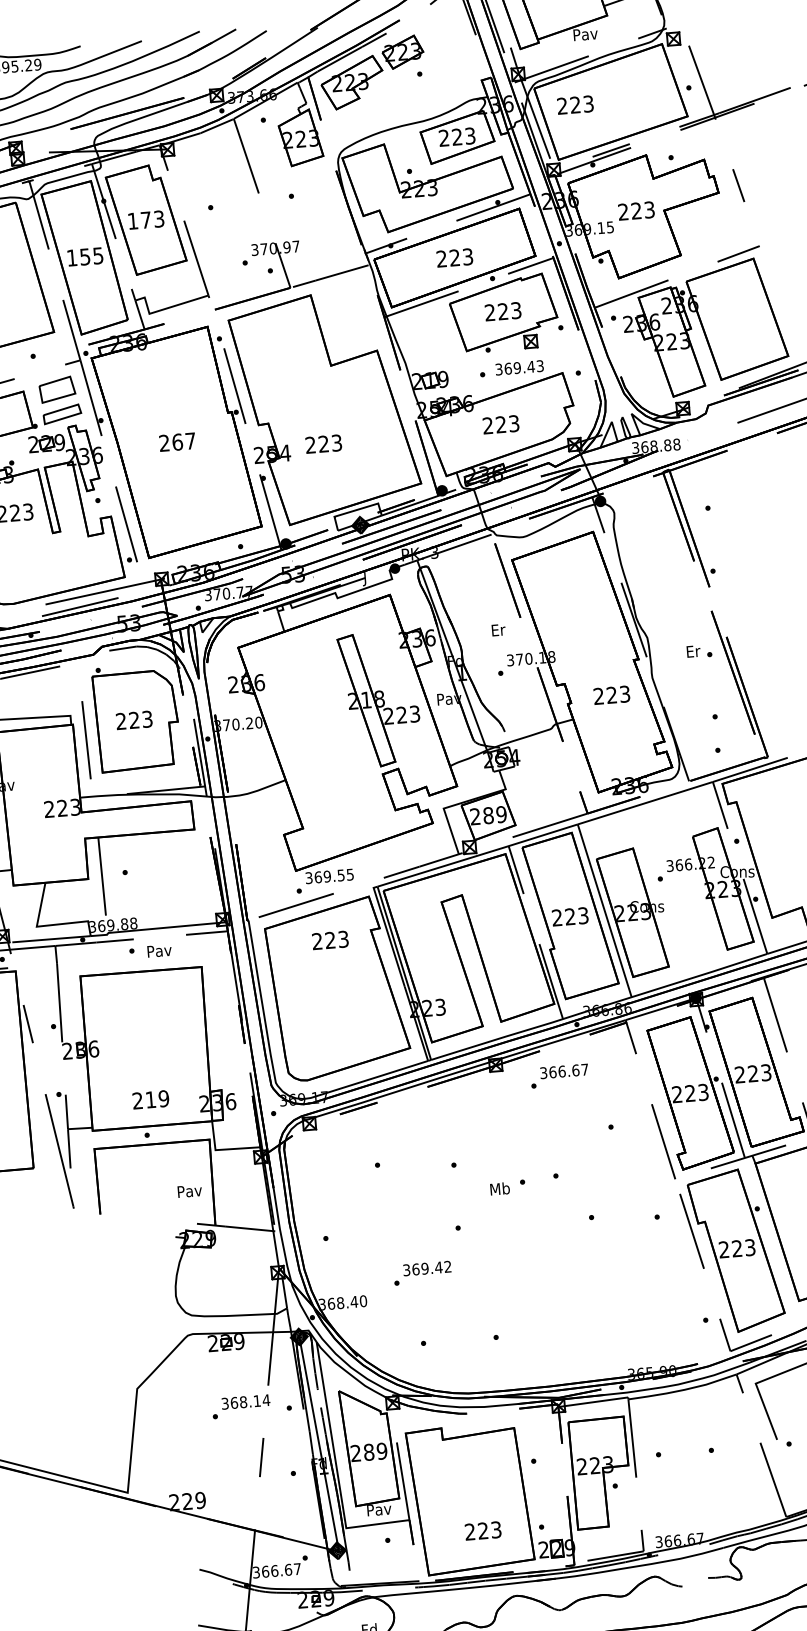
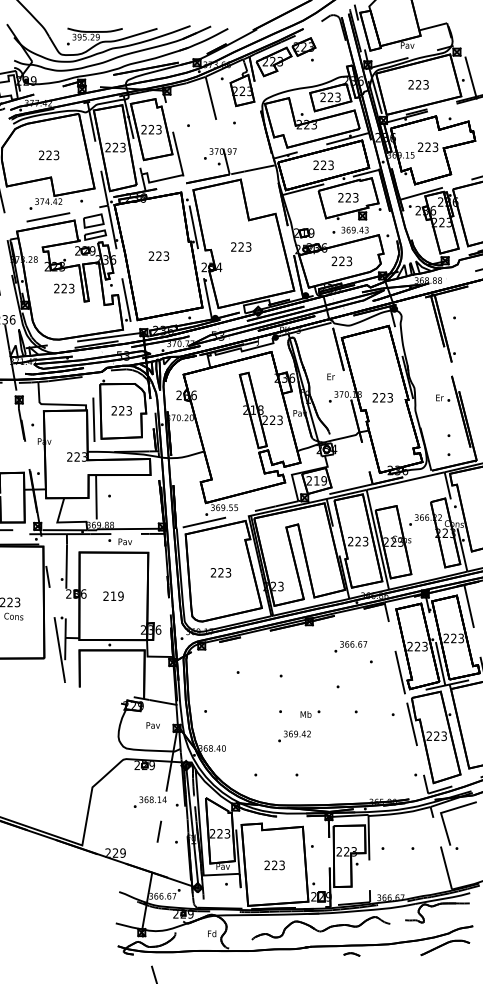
text: (575, 104) -> (418, 84), moved
text: (138, 220) -> (147, 129), 173 -> 223
text: (85, 256) -> (115, 147), 155 -> 223
text: (183, 440) -> (162, 255), 267 -> 223
text: (324, 443) -> (241, 246), moved
text: (611, 694) -> (382, 397), moved
text: (487, 815) -> (316, 480), 289 -> 219
text: (329, 939) -> (220, 572), moved
text: (559, 1075) -> (350, 646), moved
text: (150, 1100) -> (113, 596), moved
text: (507, 1186) -> (310, 713), moved
text: (188, 1191) -> (152, 725), moved
text: (422, 1273) -> (294, 736), moved
text: (375, 1451) -> (223, 833), 289 -> 223
text: (482, 1531) -> (274, 865), moved

